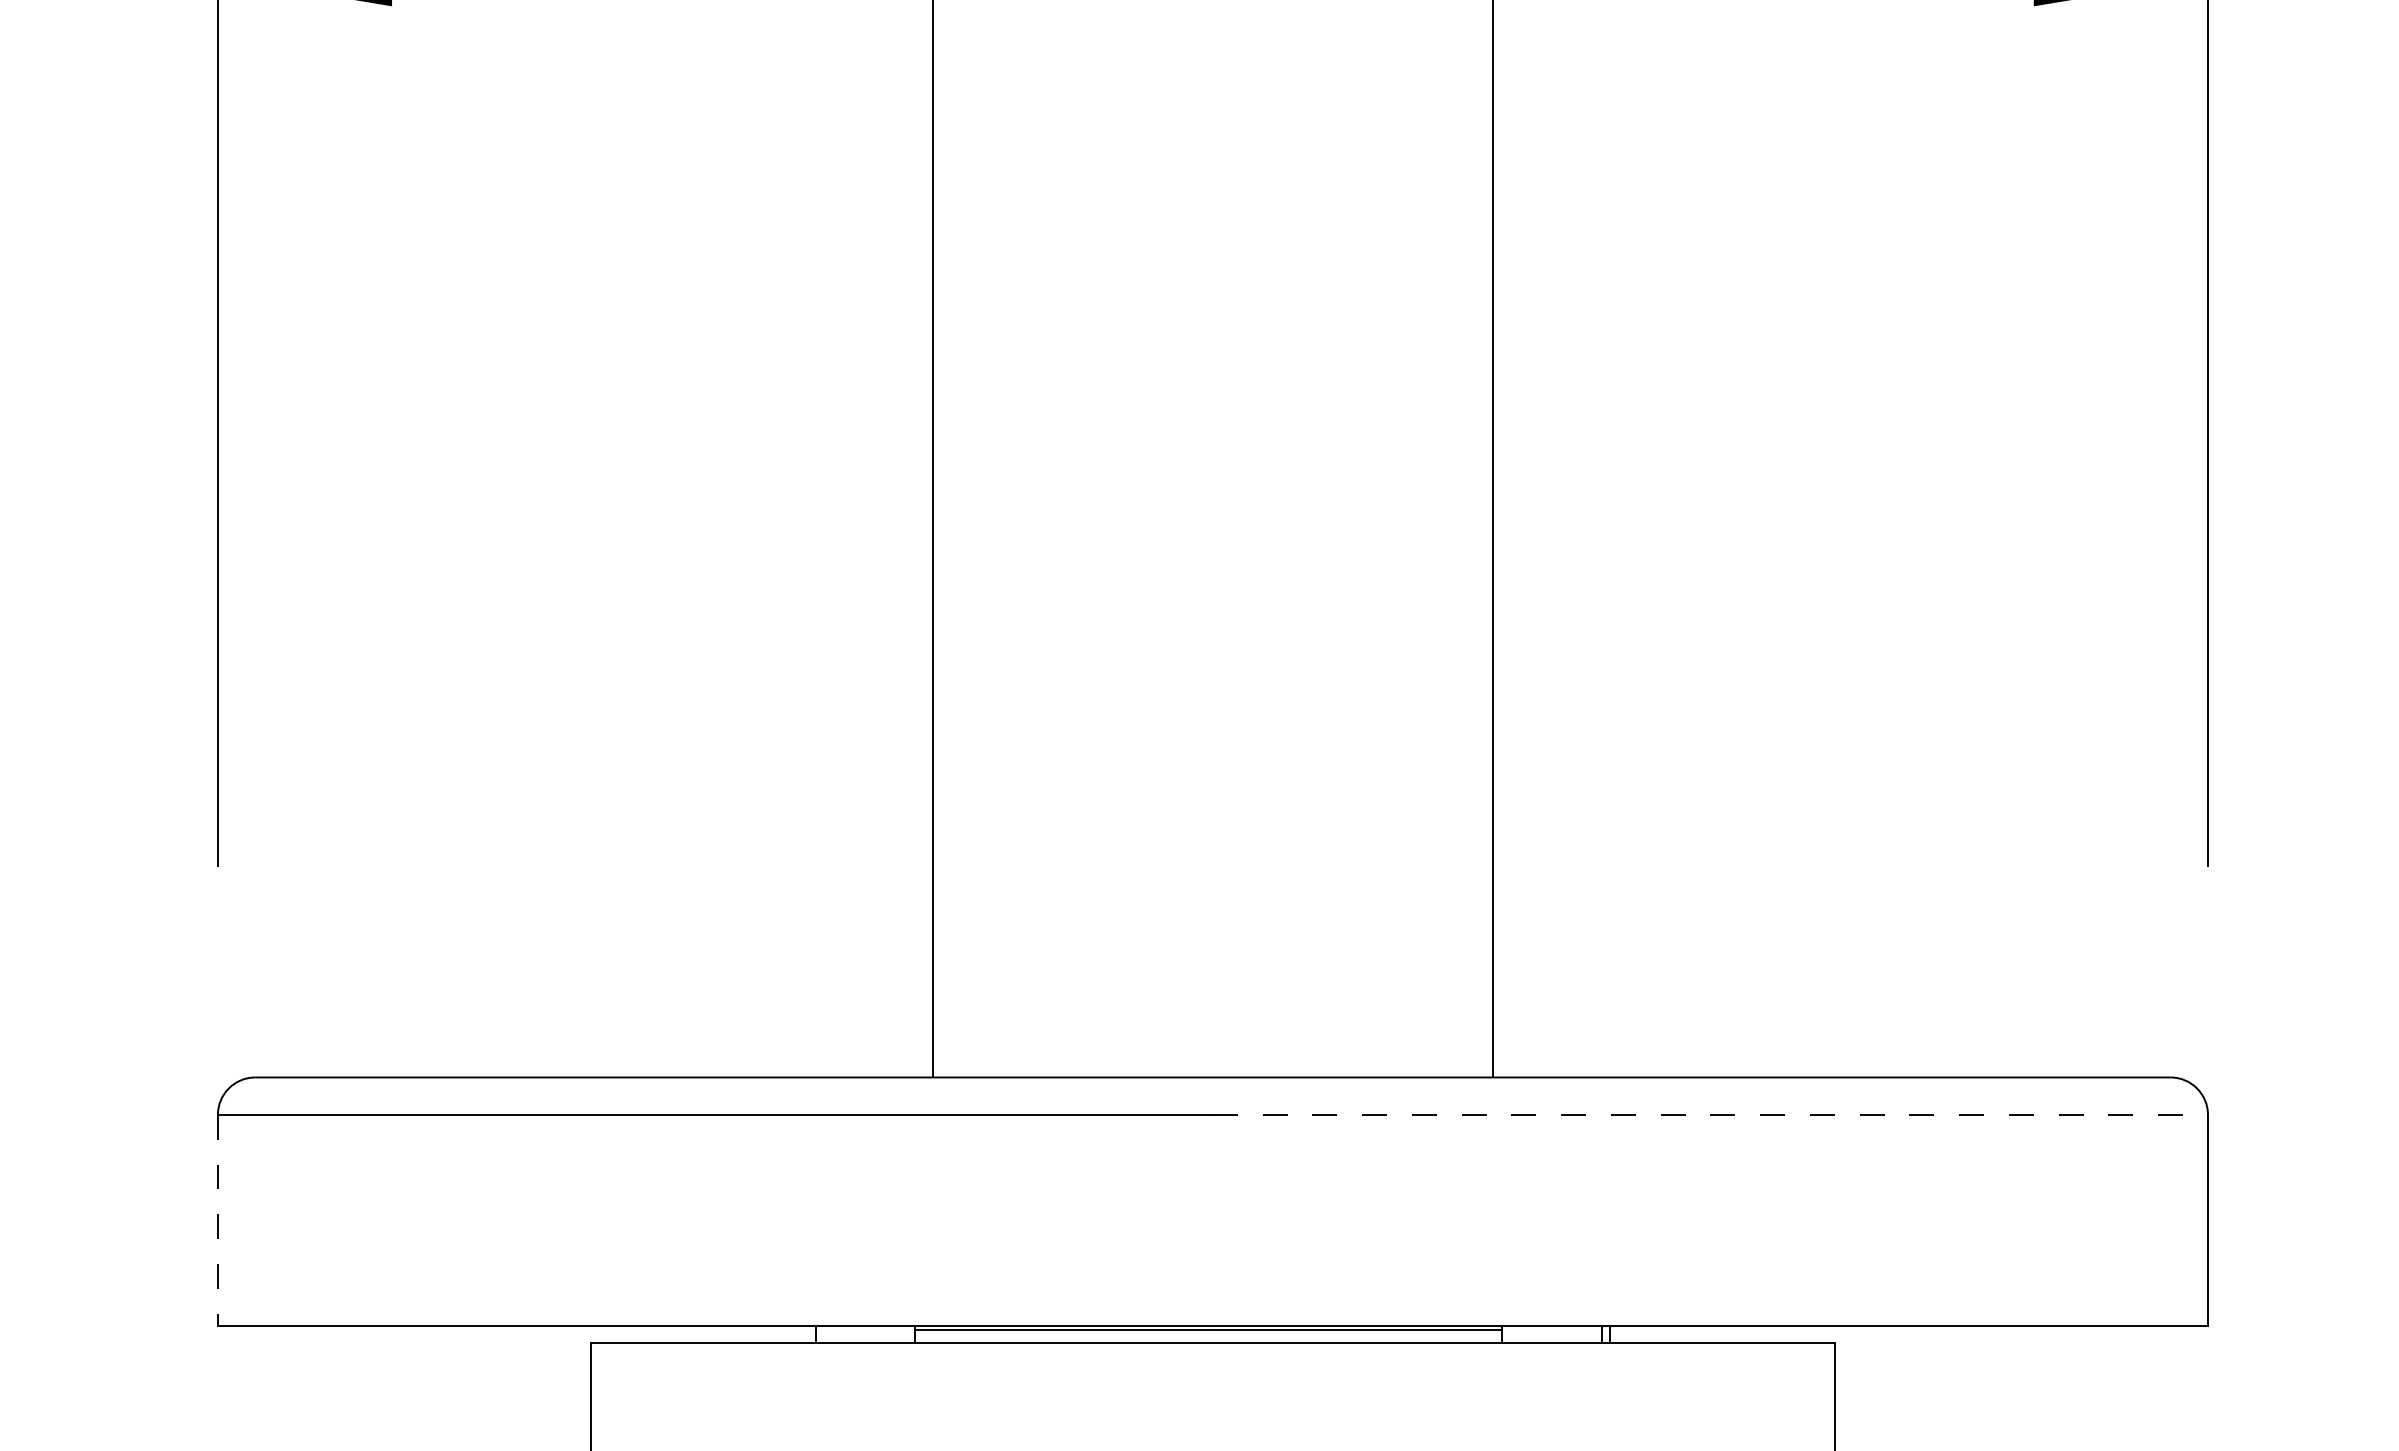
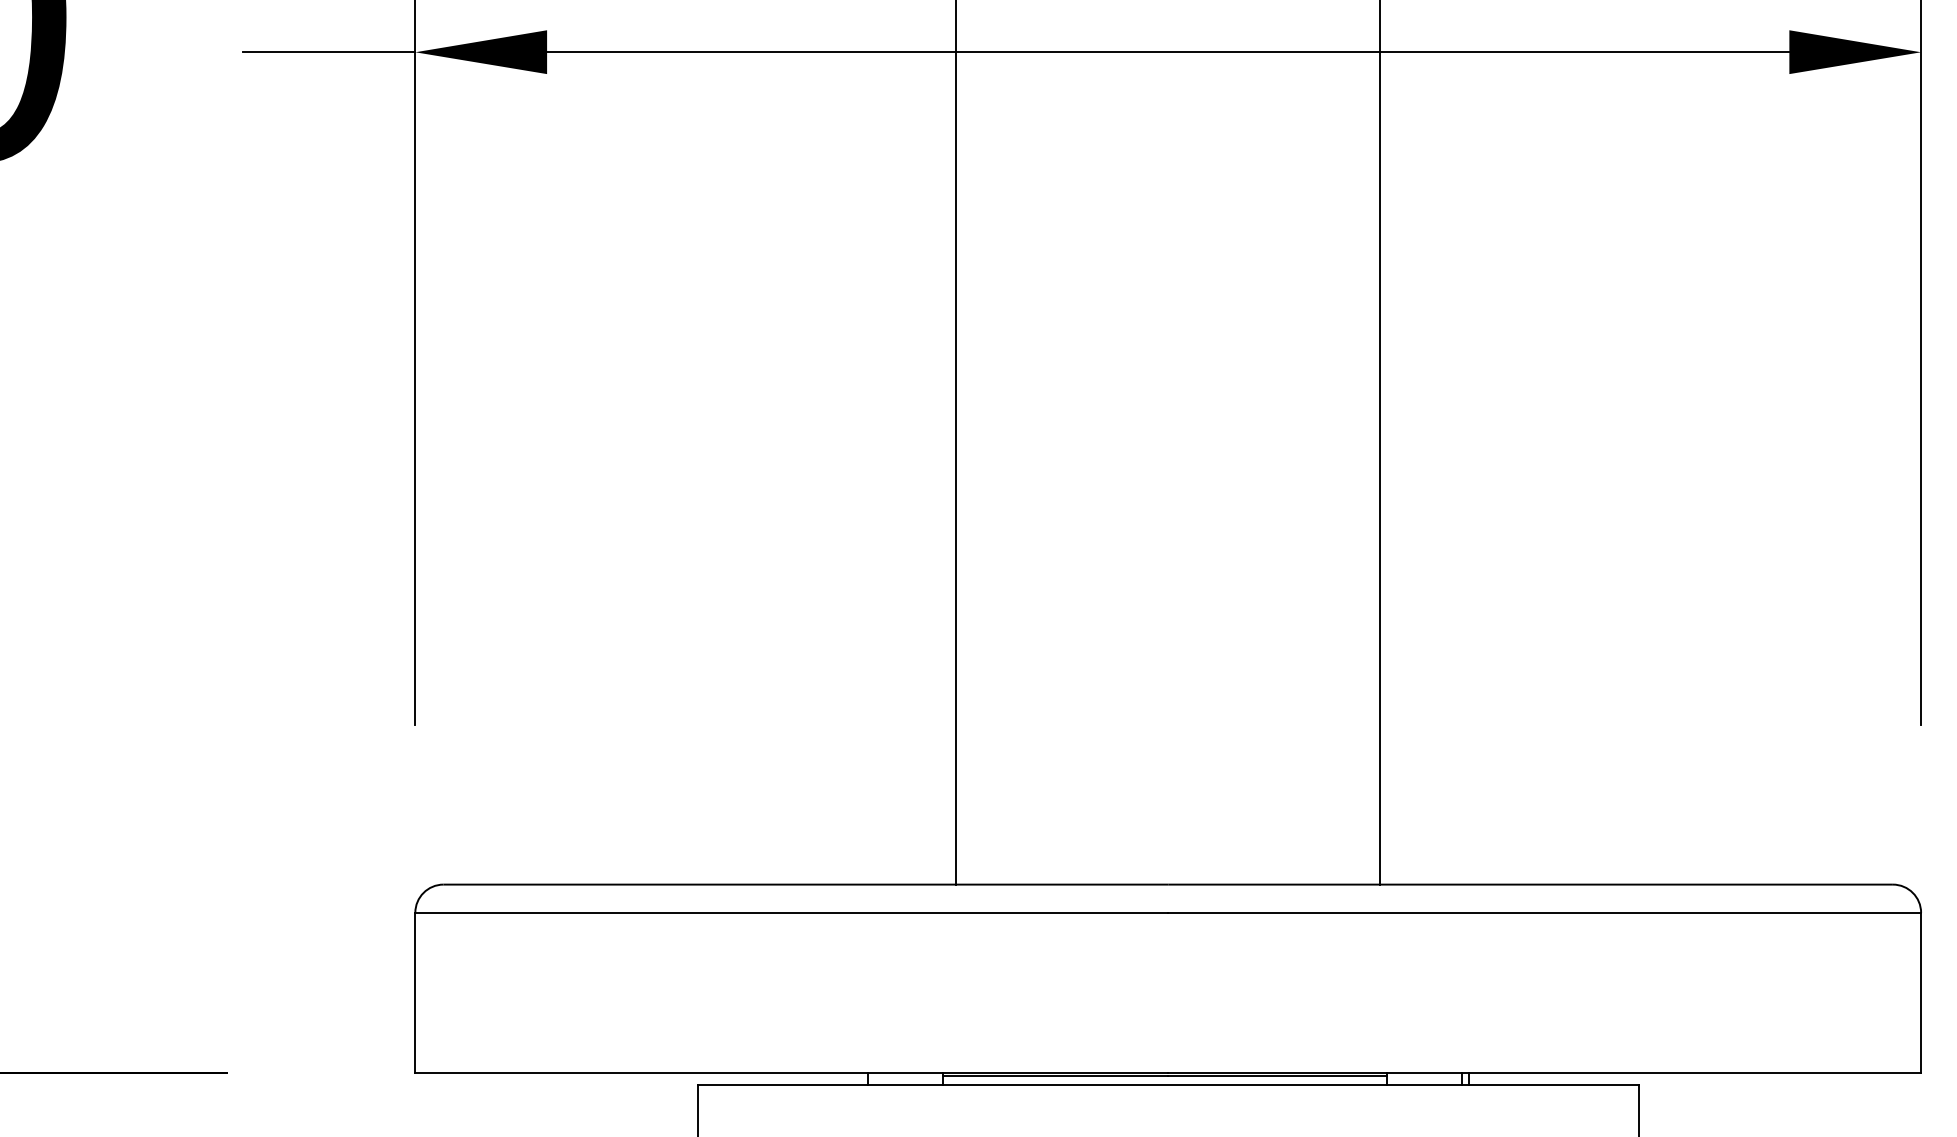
line: (1711, 1114) -> (1545, 912), dashed -> solid
line: (218, 1220) -> (415, 992), dashed -> solid

